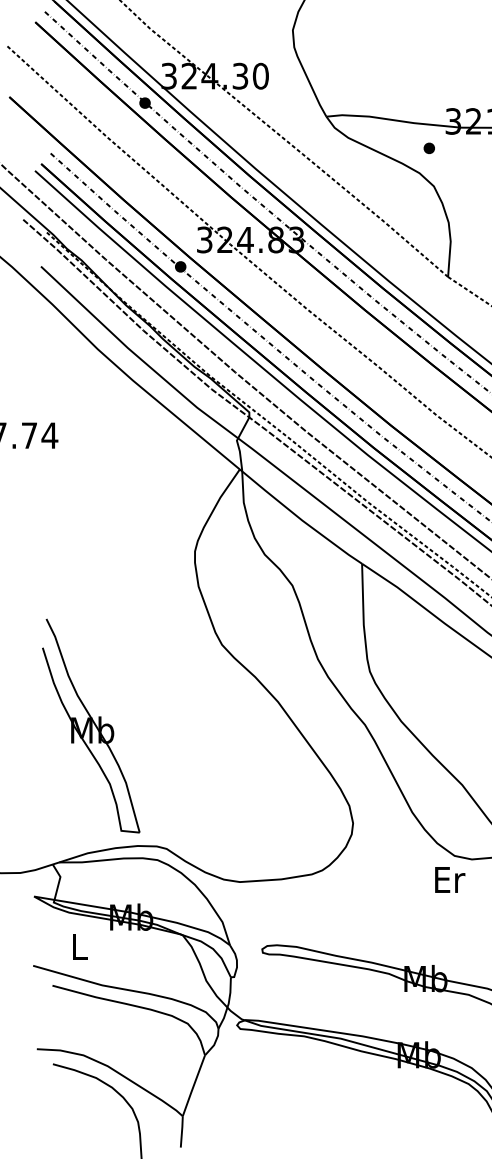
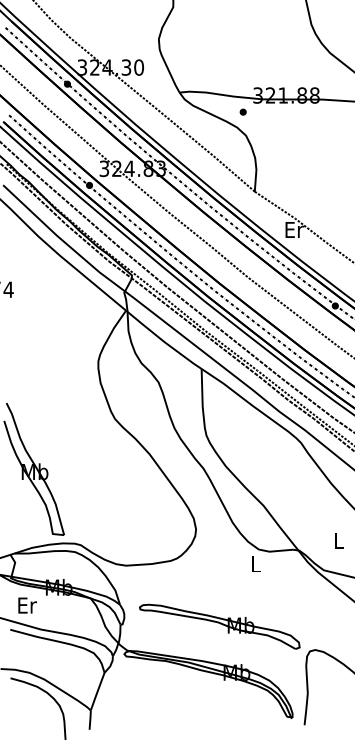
text: (449, 880) -> (255, 564), Er -> L
text: (80, 946) -> (27, 605), L -> Er

